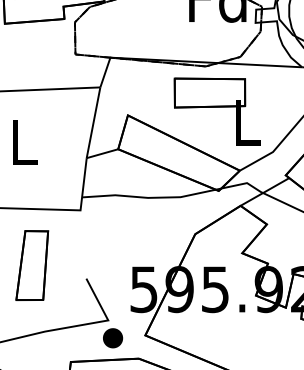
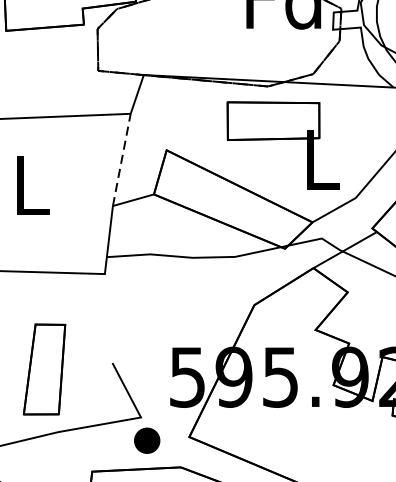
line: (93, 122) -> (121, 159), solid -> dashed
part: (32, 265) -> (44, 369), moved

